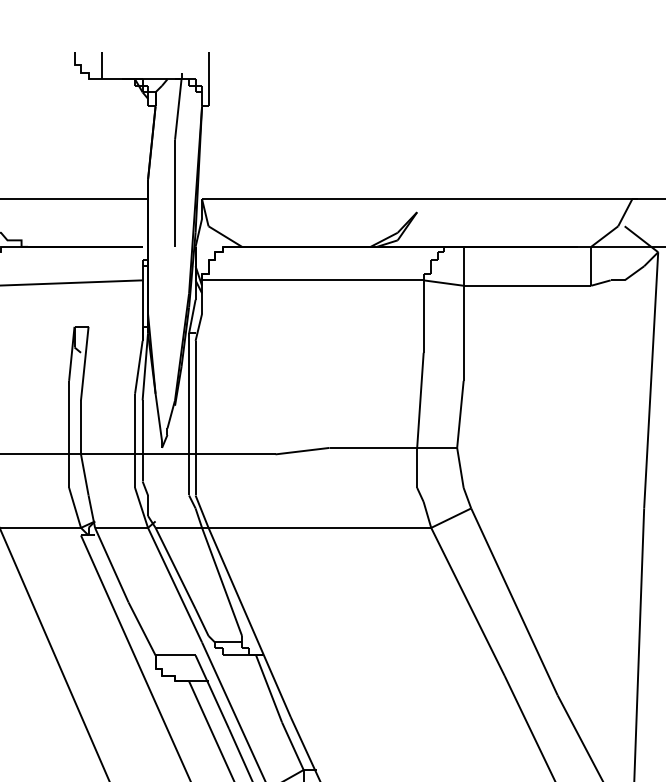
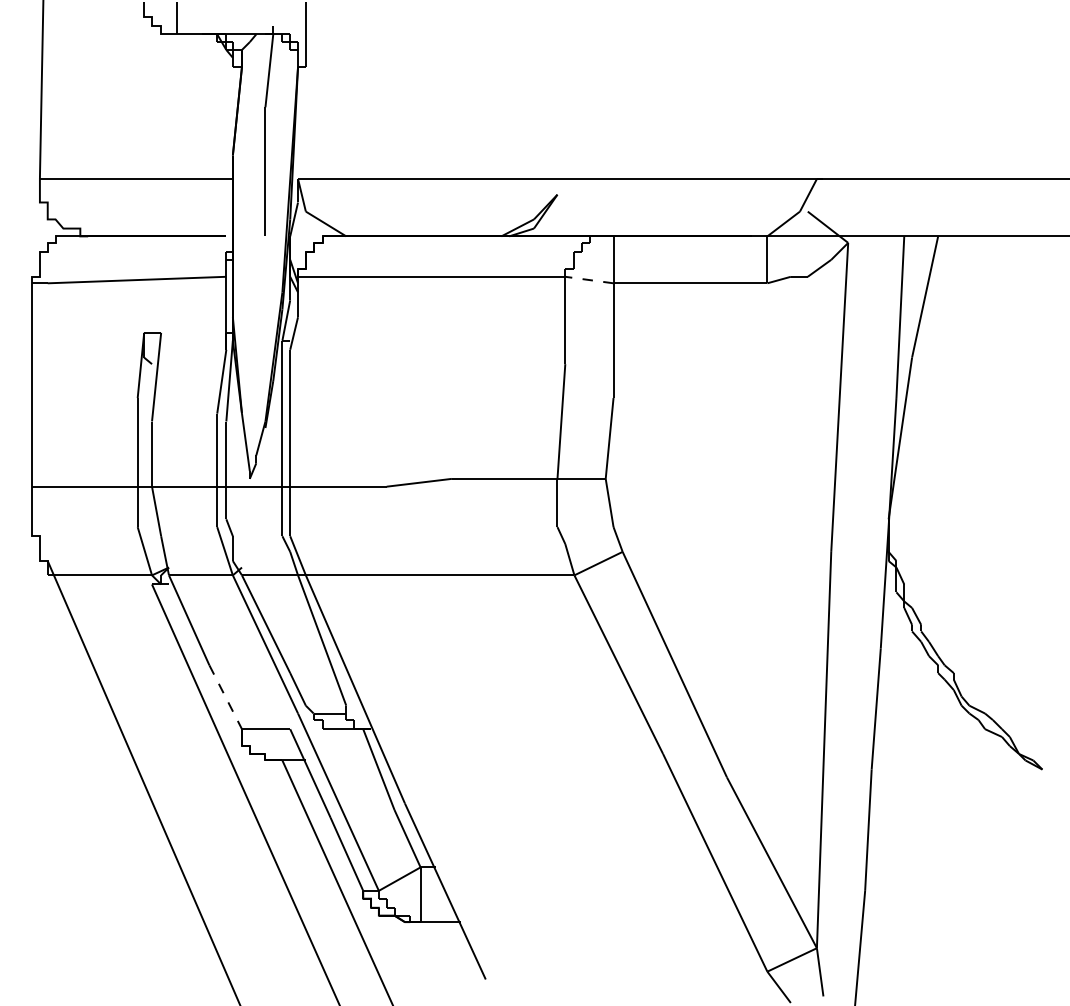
line: (442, 283) -> (588, 280), solid -> dashed
line: (141, 629) -> (225, 697), solid -> dashed

